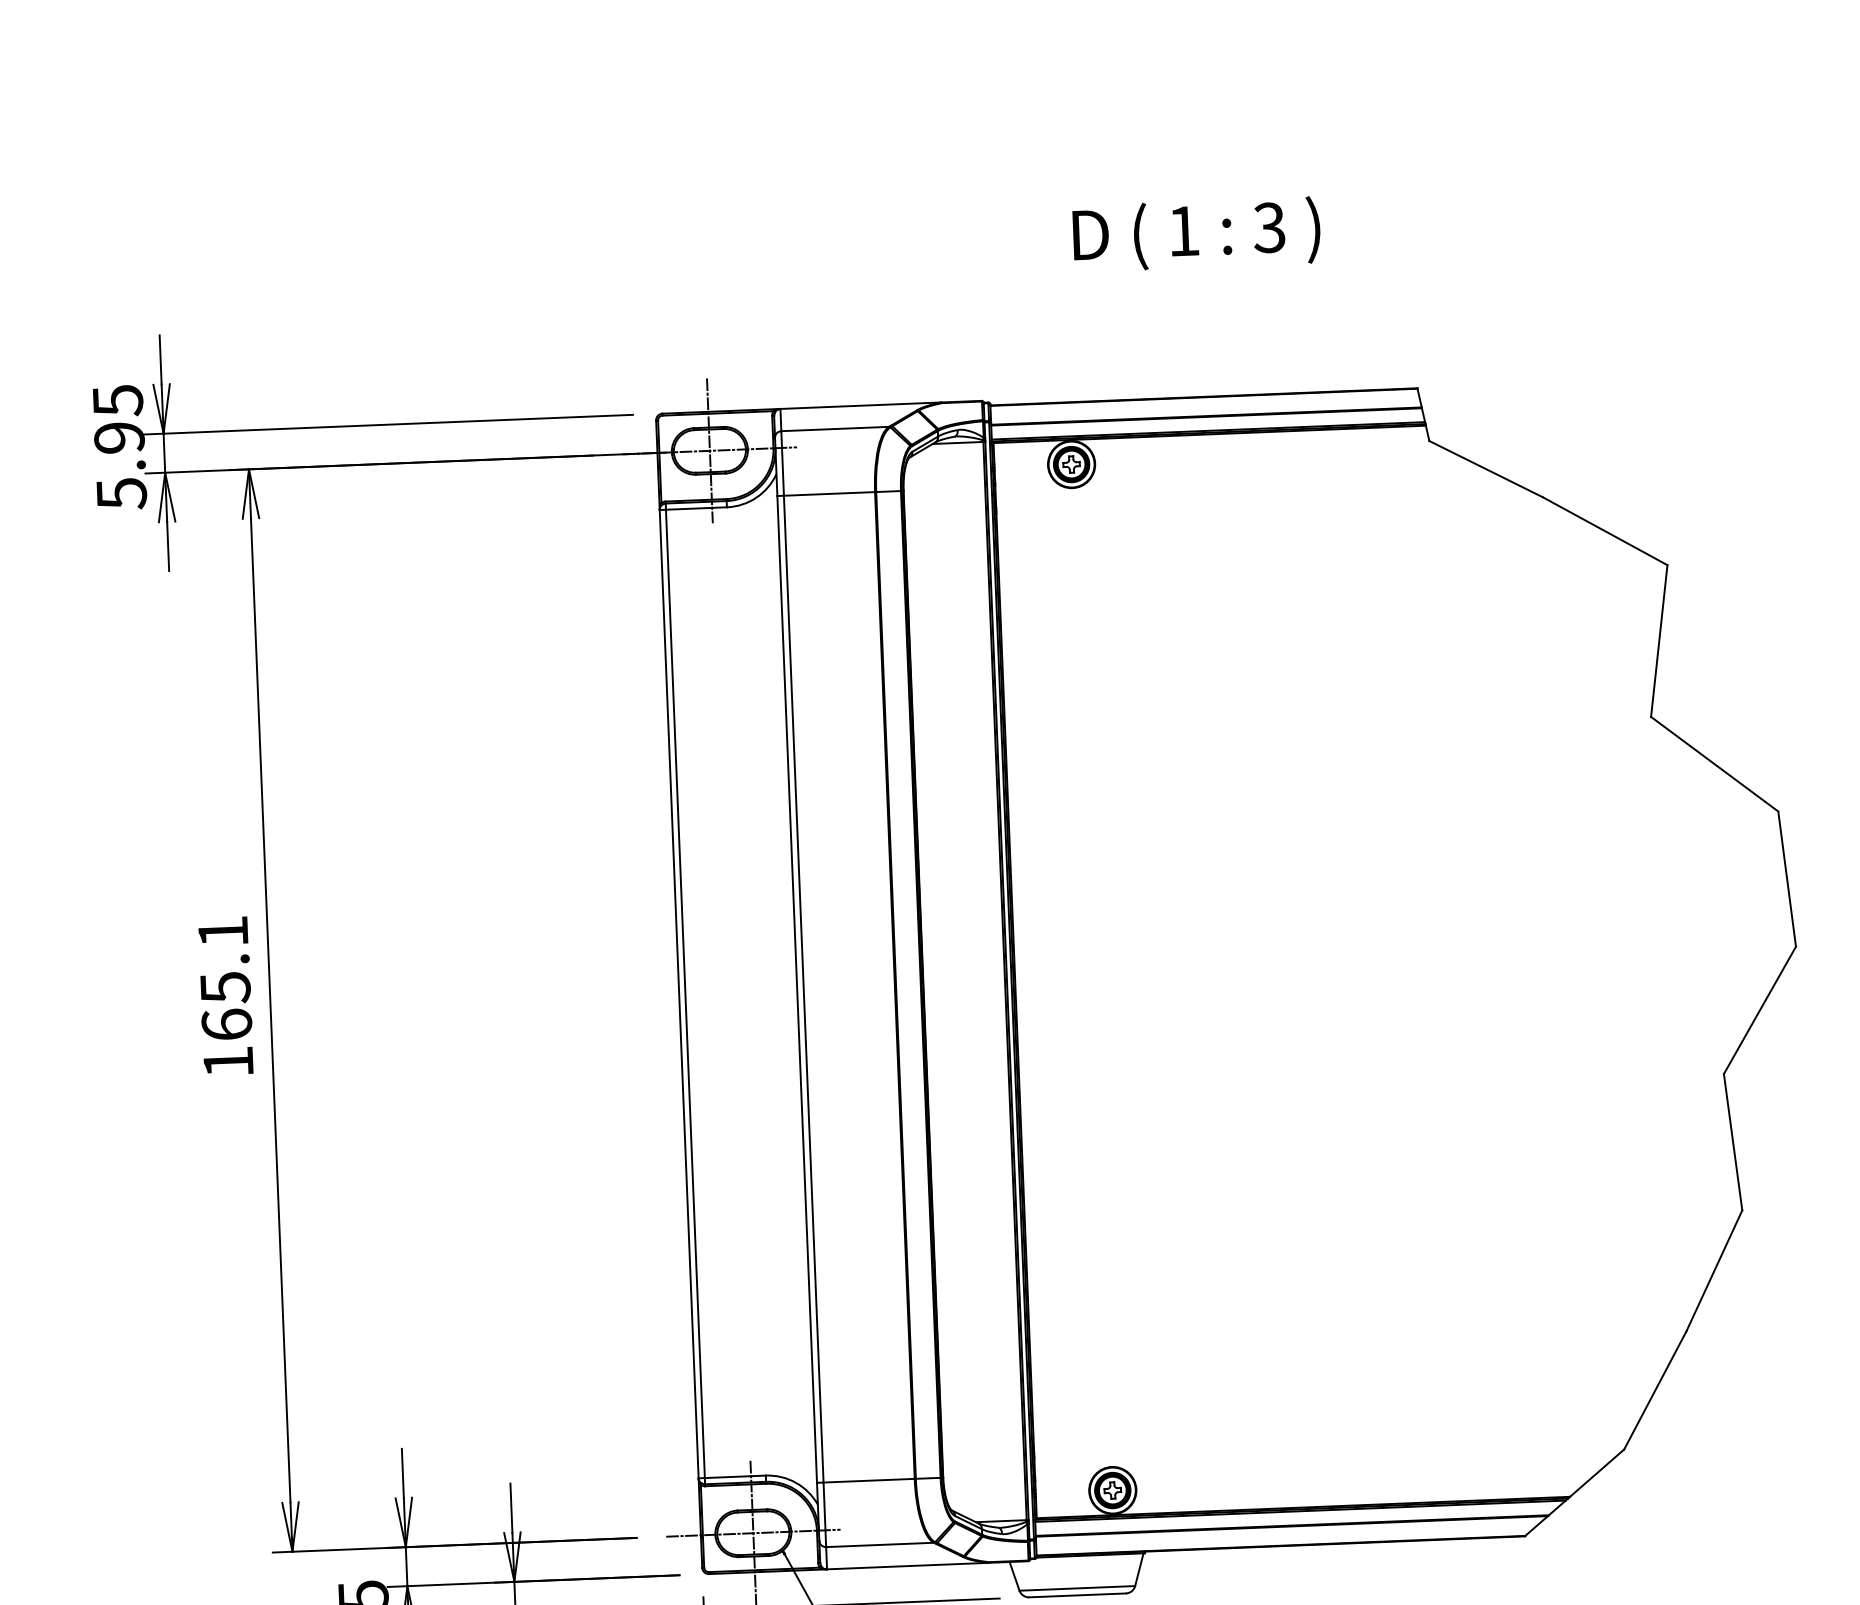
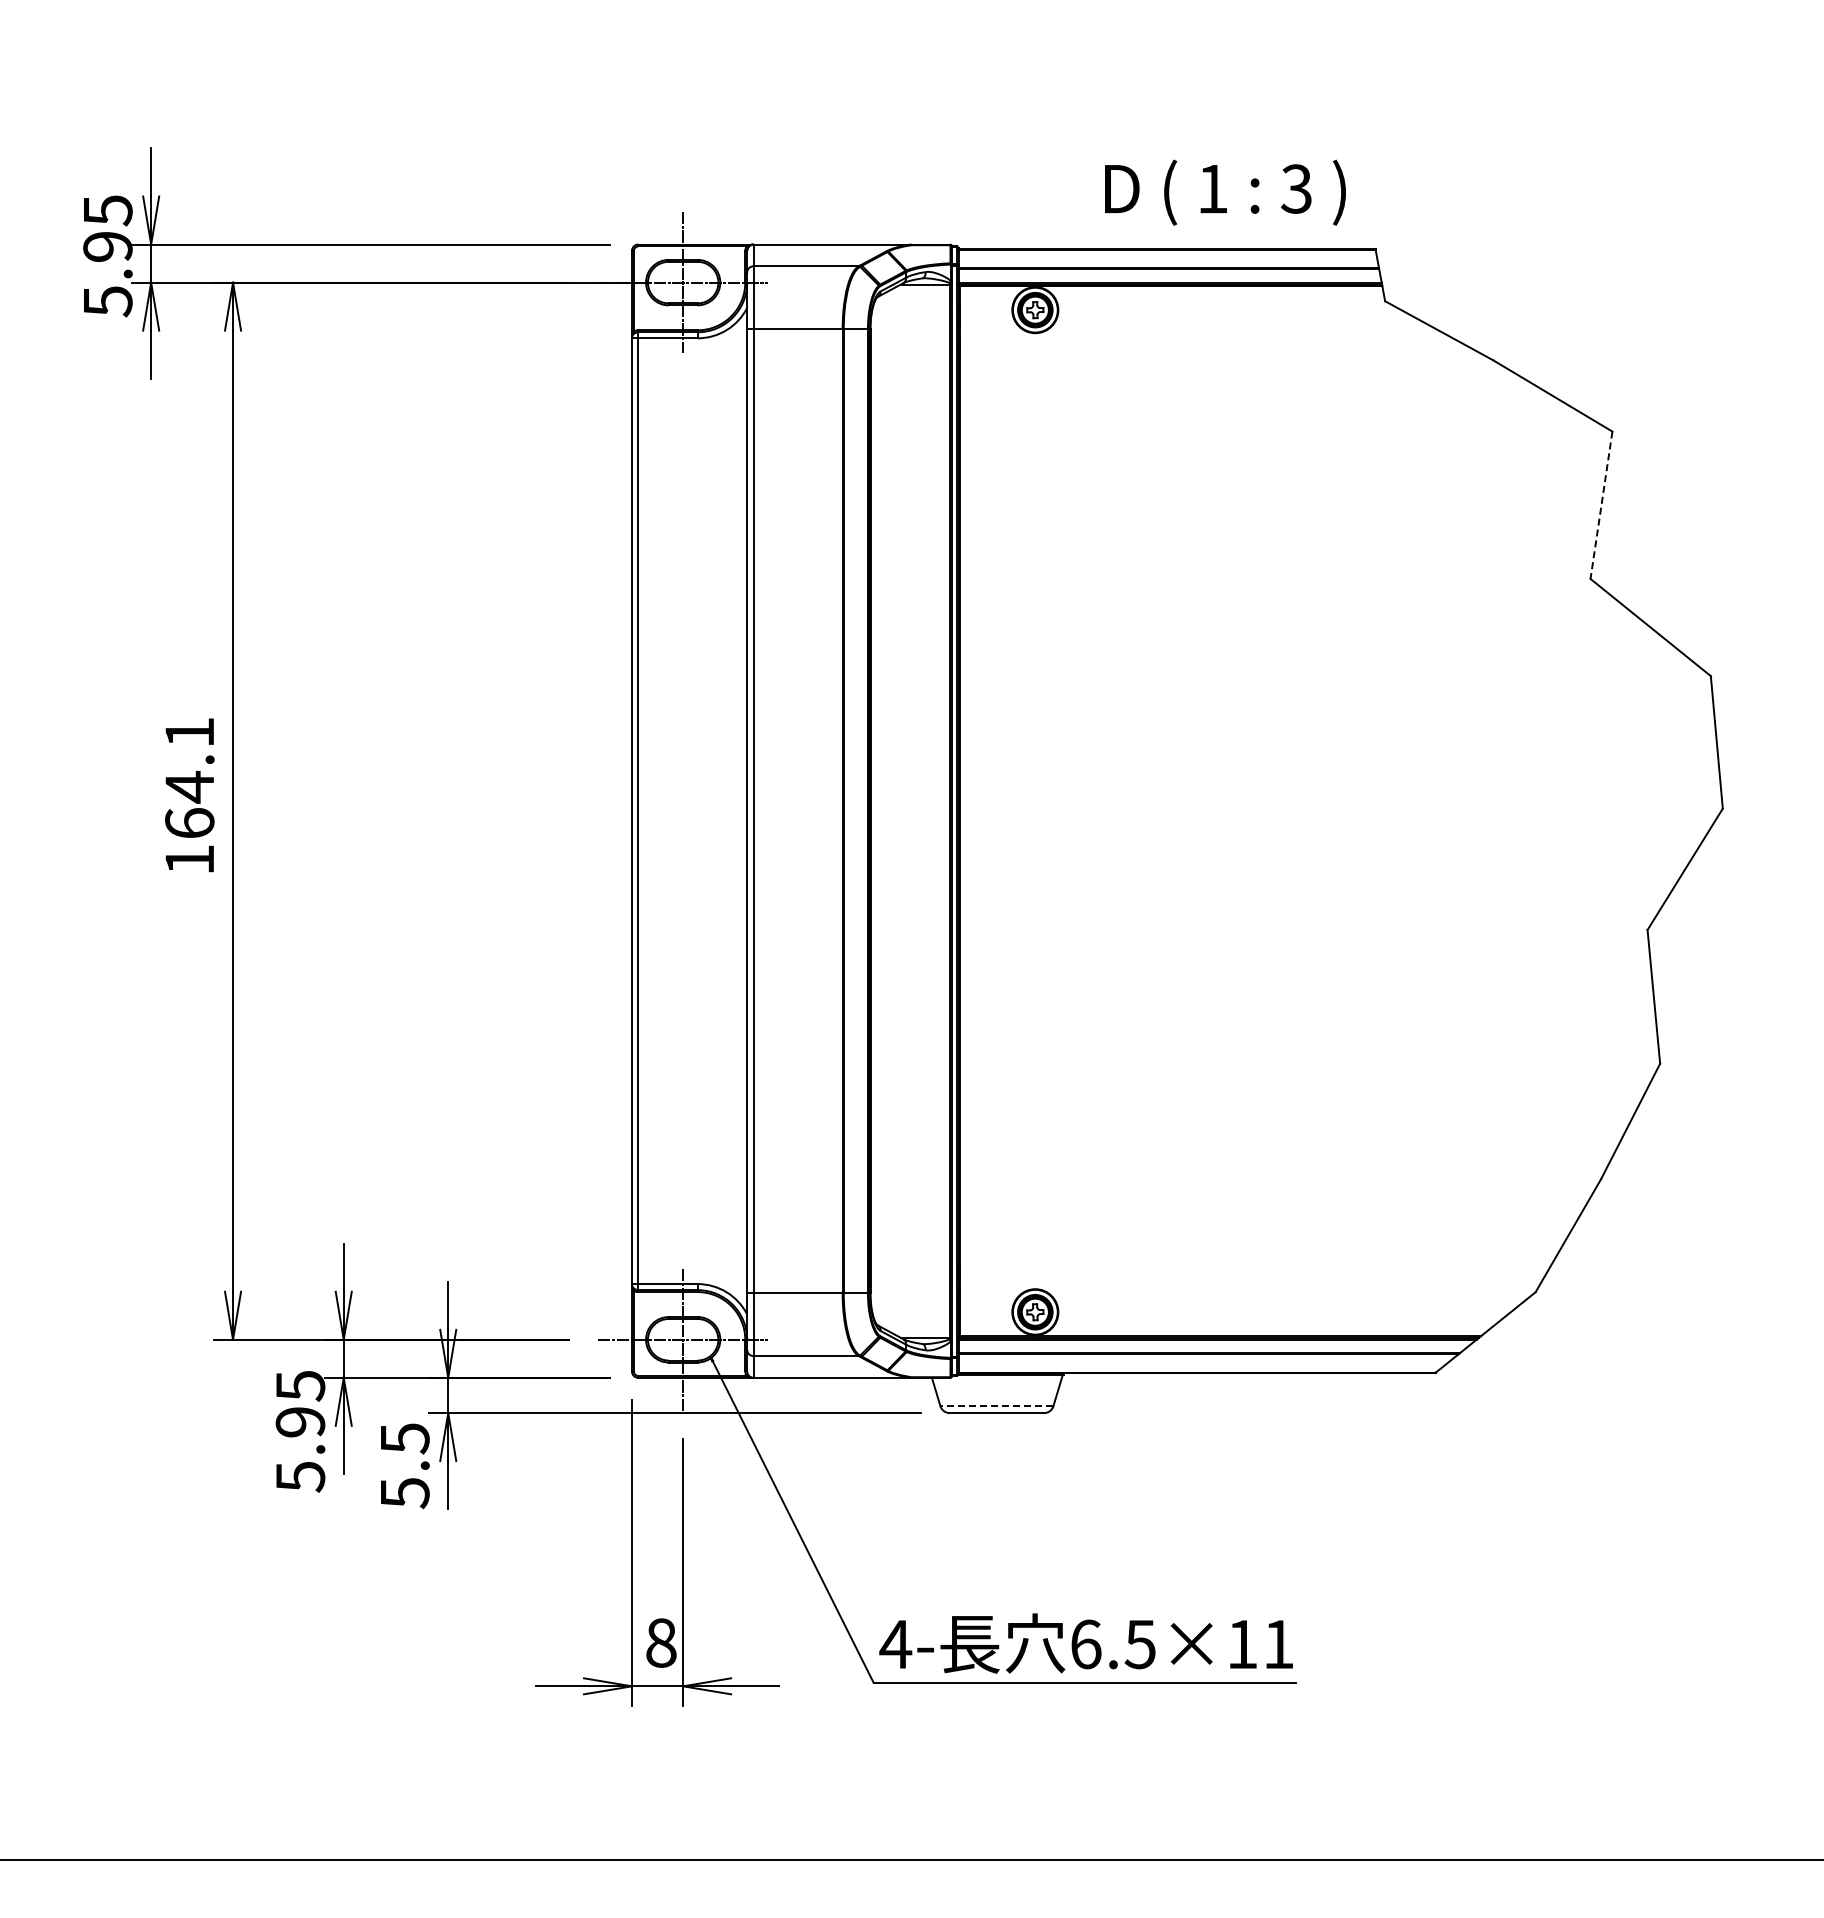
text: (1196, 234) -> (1225, 192), moved
line: (1659, 641) -> (1601, 505), solid -> dashed
text: (225, 987) -> (189, 786), 165.1 -> 164.1
line: (1076, 1588) -> (996, 1406), solid -> dashed

